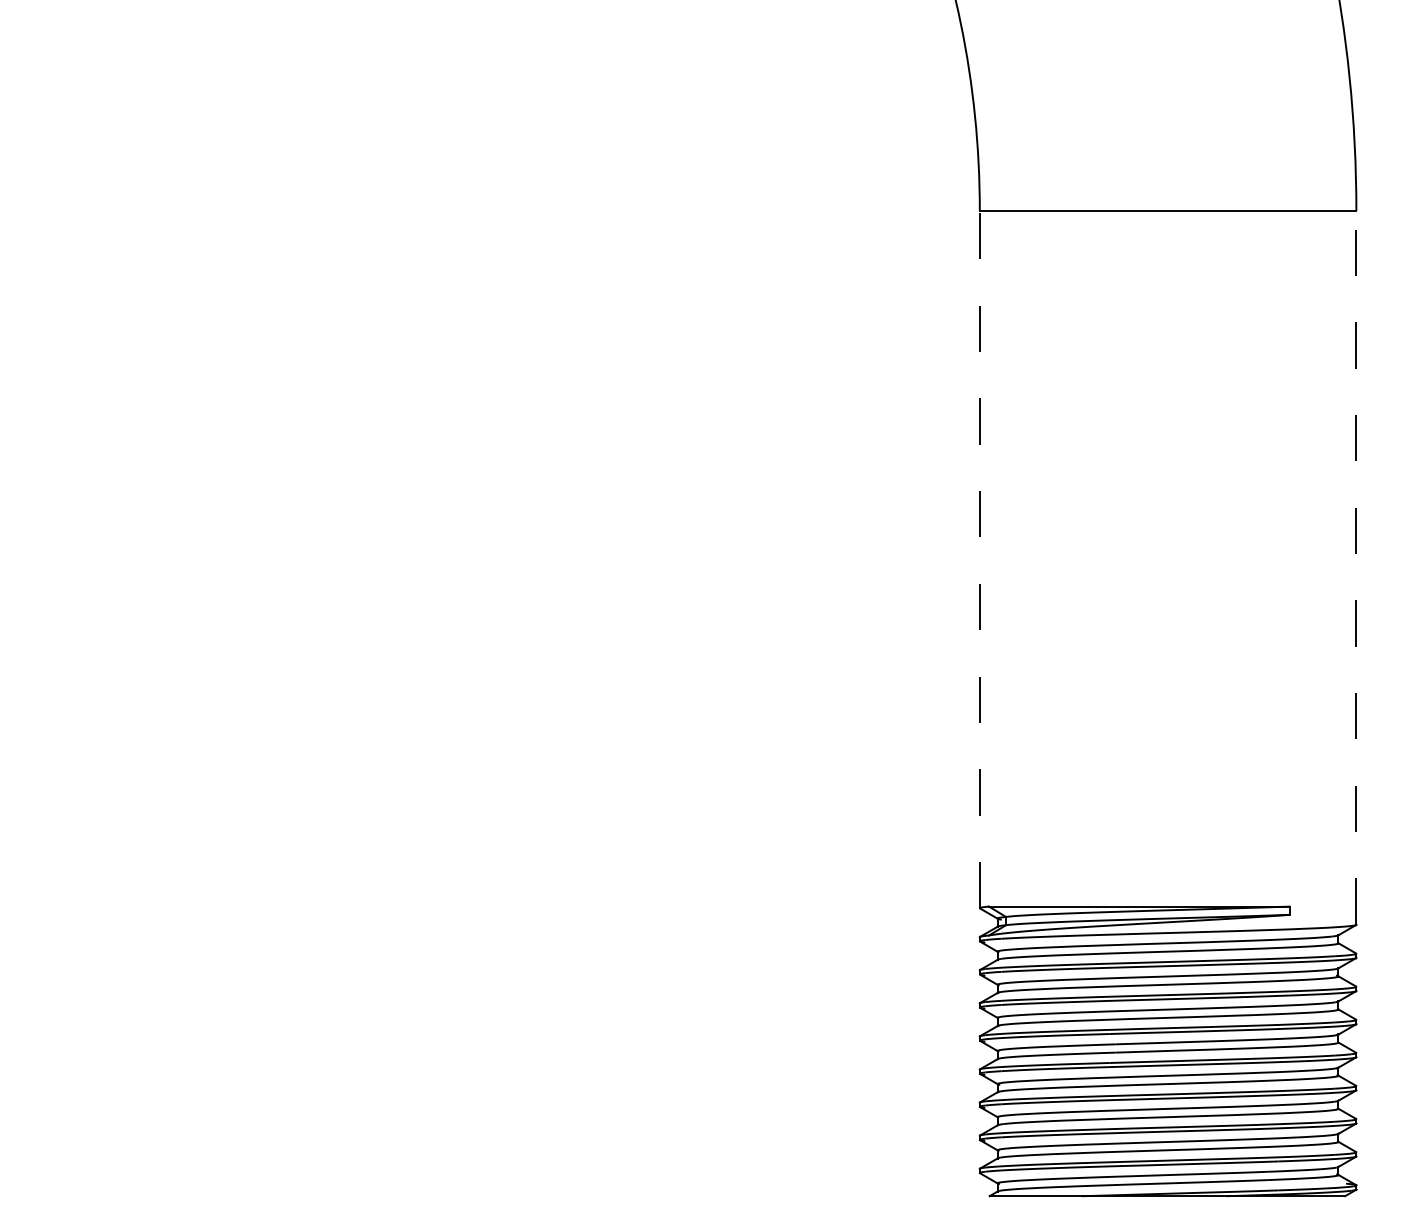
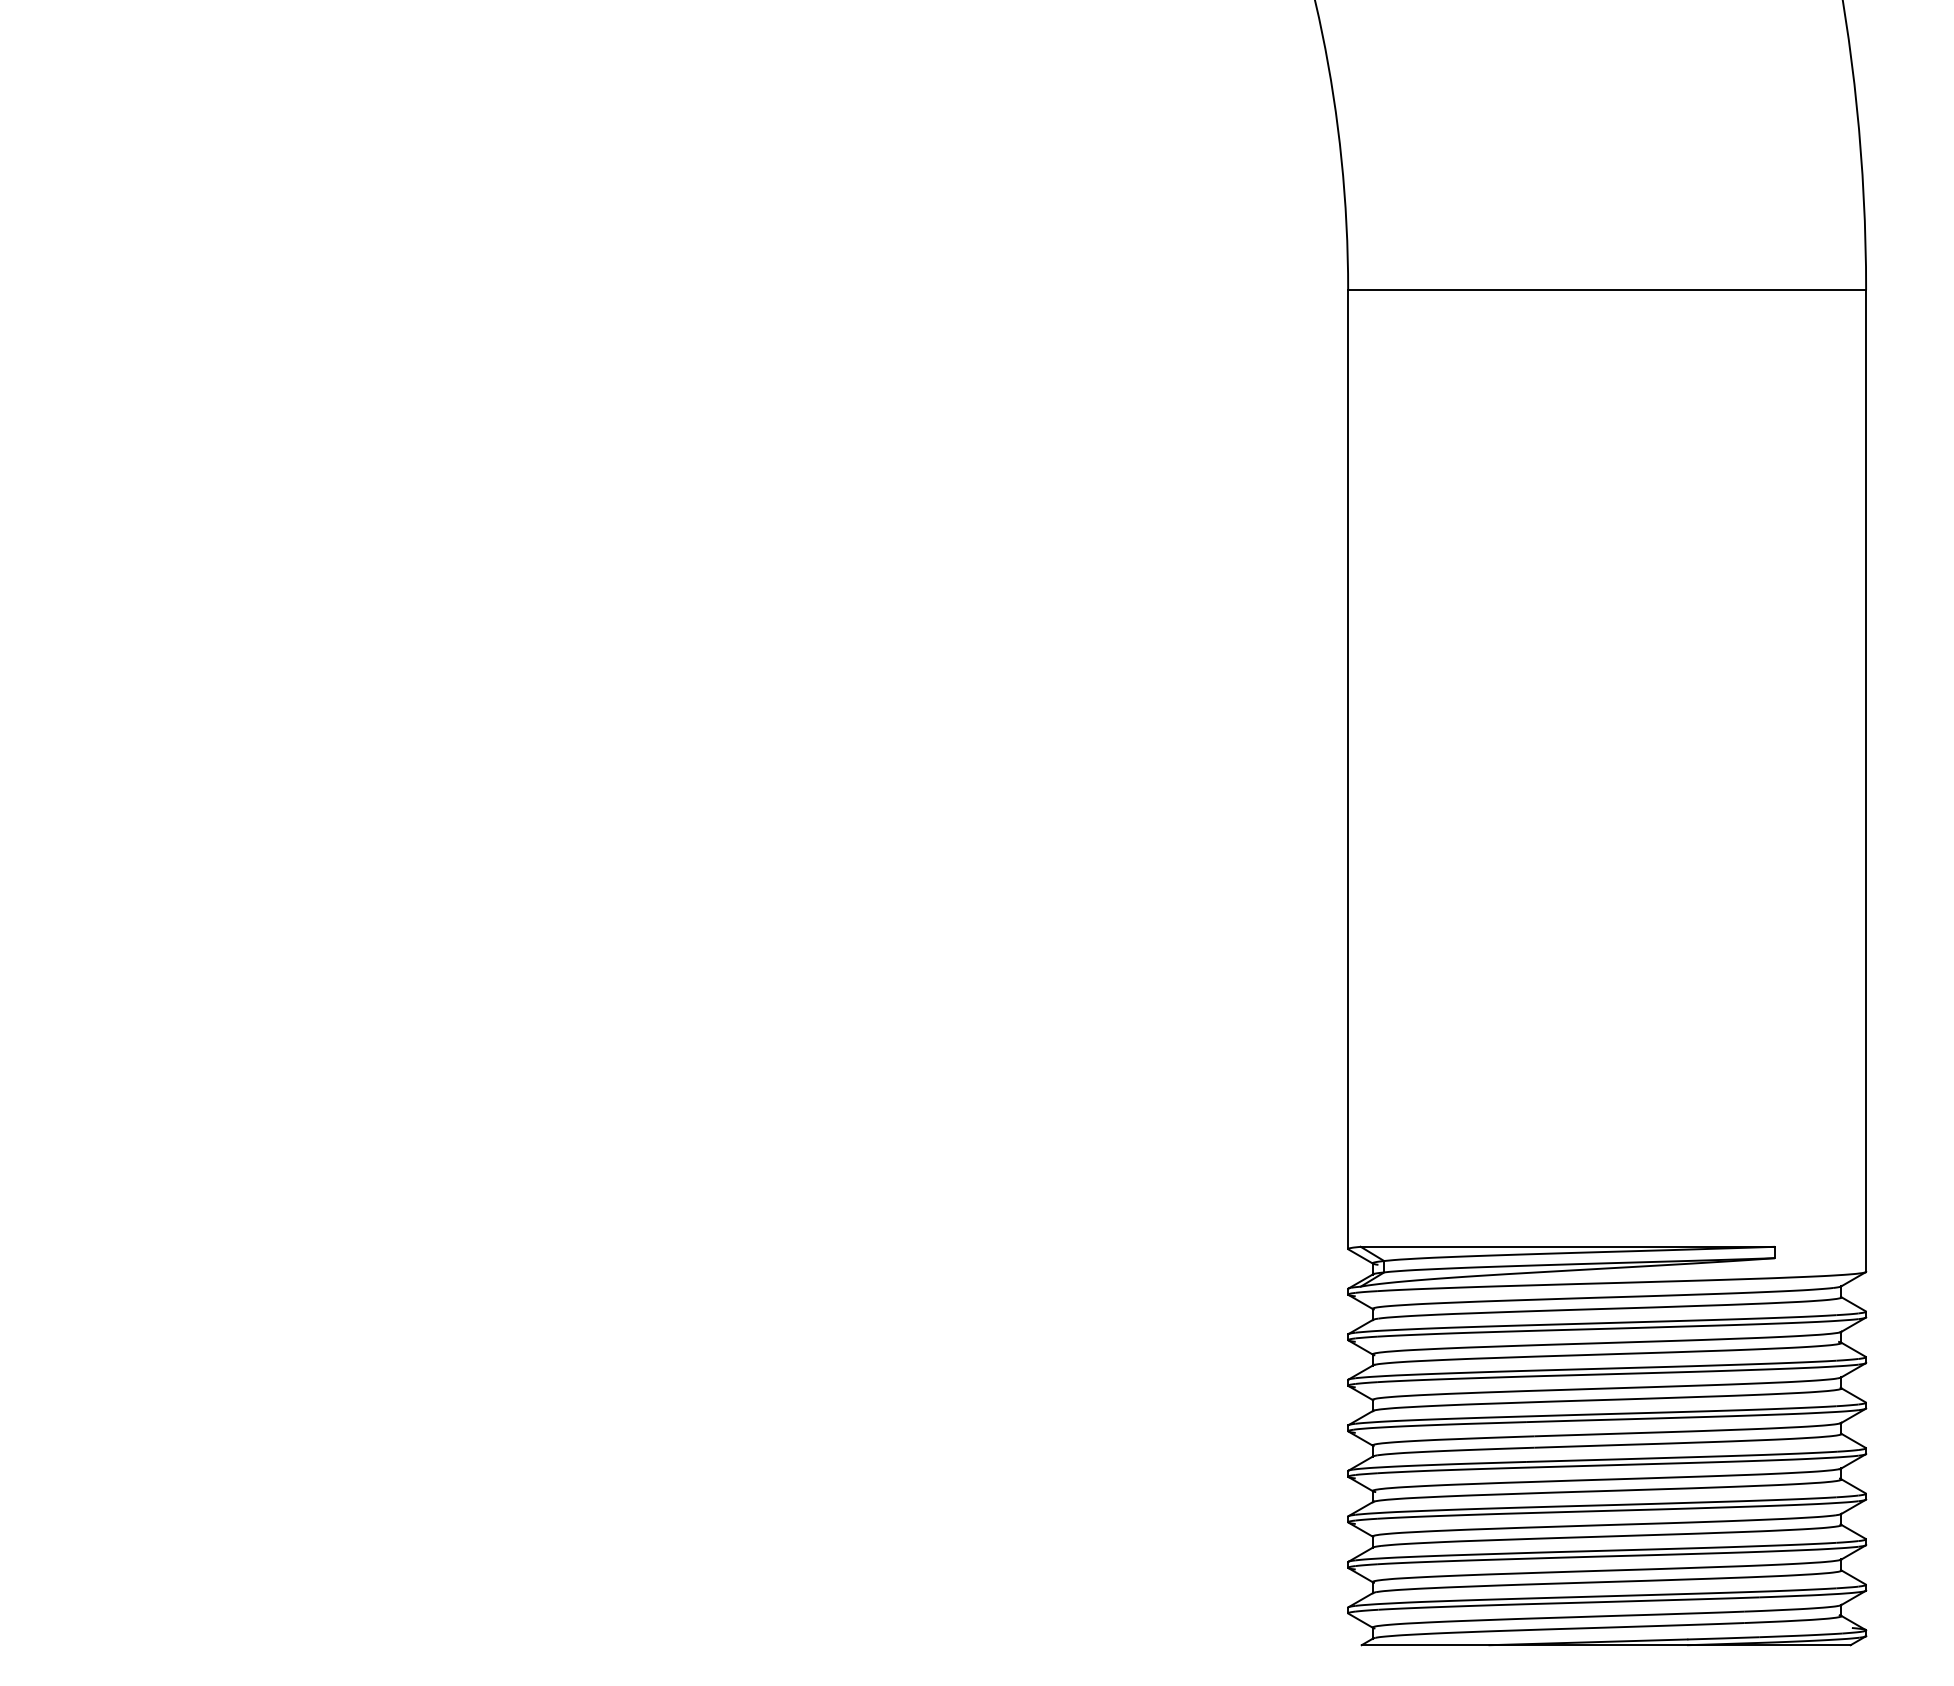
line: (980, 559) -> (1348, 769), dashed -> solid
line: (1356, 567) -> (1866, 780), dashed -> solid

